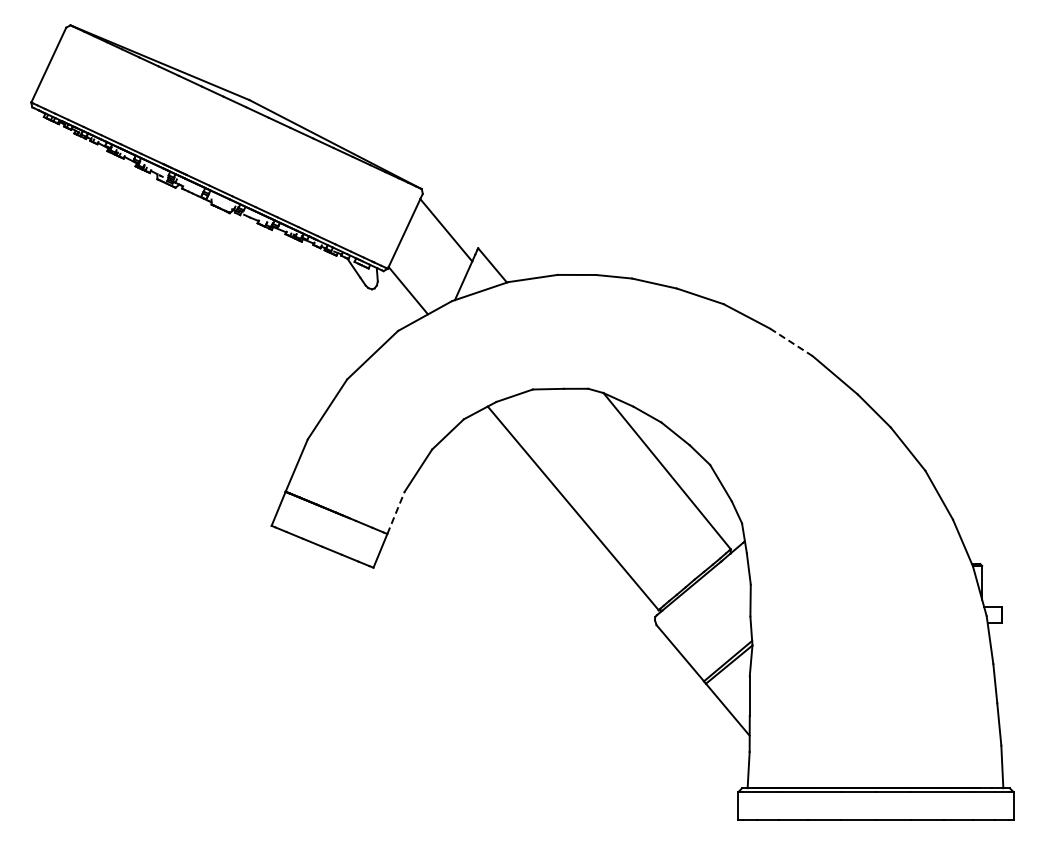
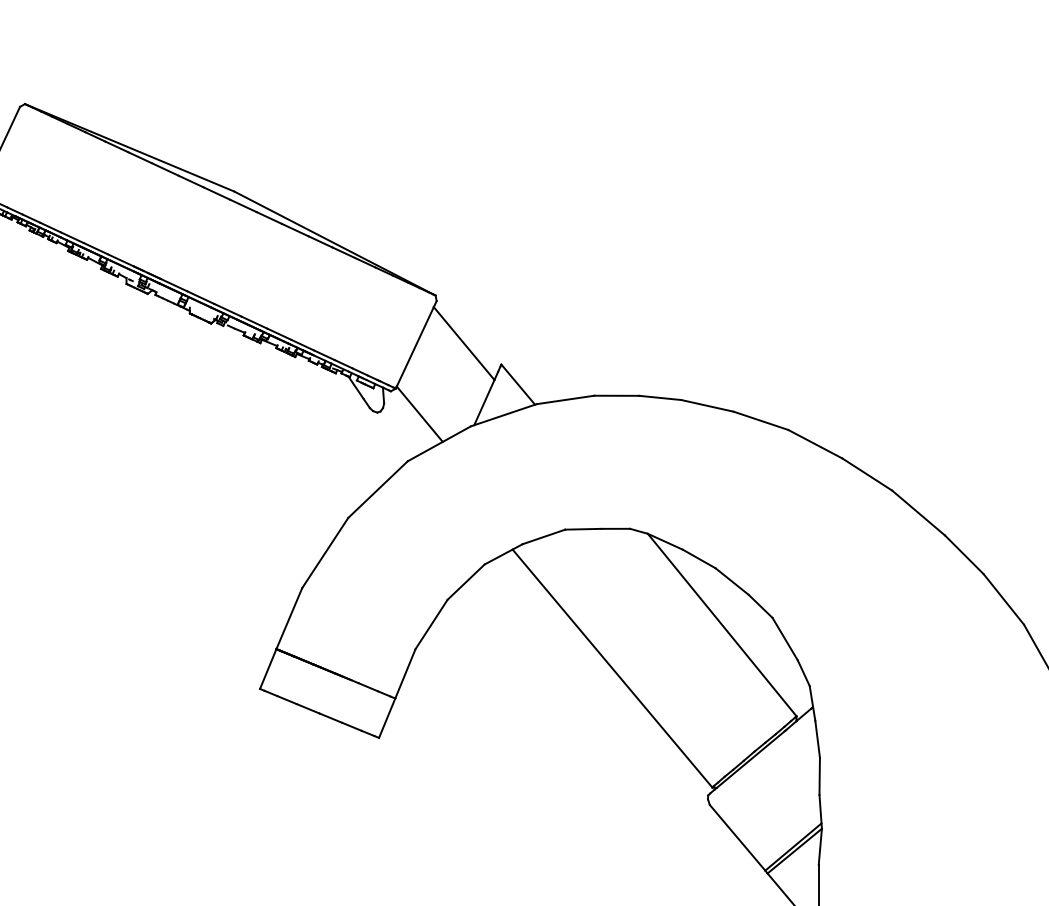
line: (791, 342) -> (867, 474), dashed -> solid
line: (396, 512) -> (405, 673), dashed -> solid

